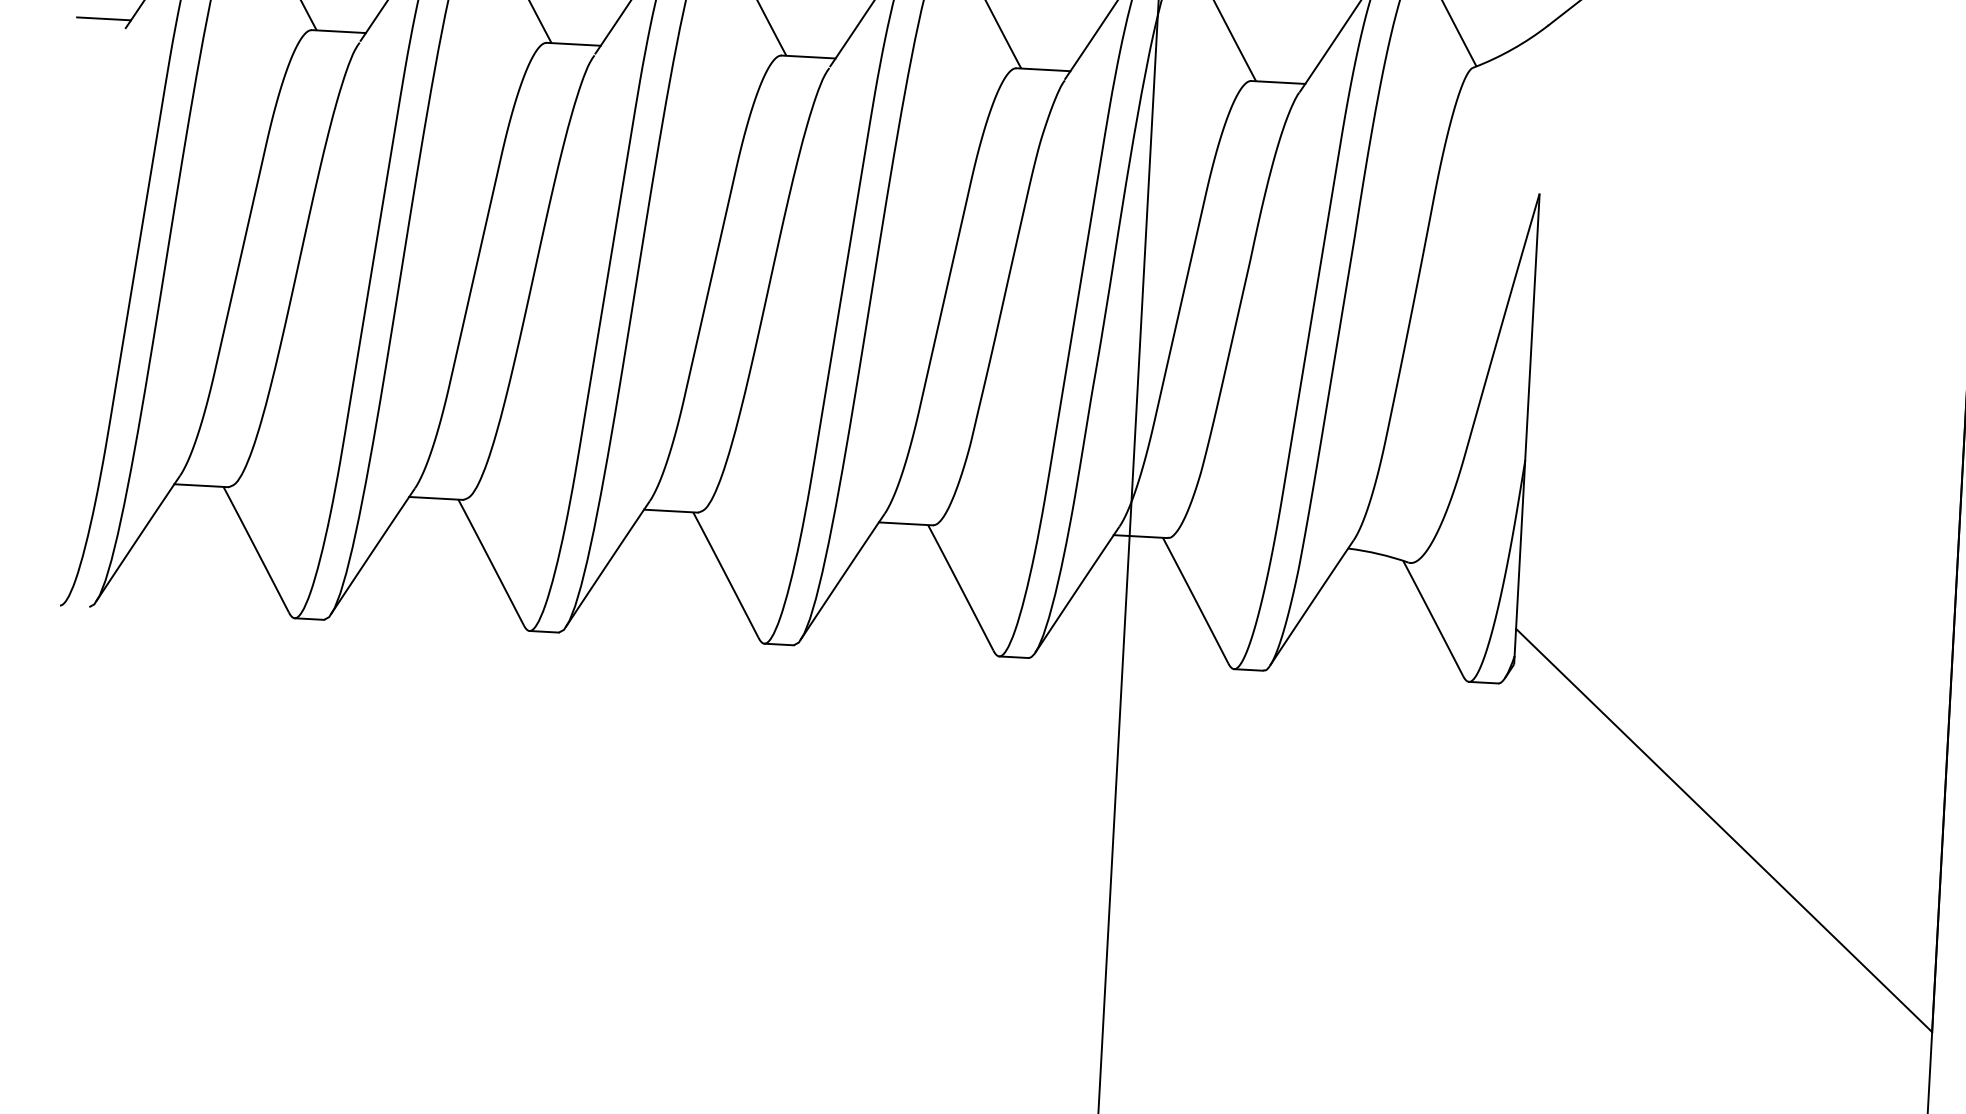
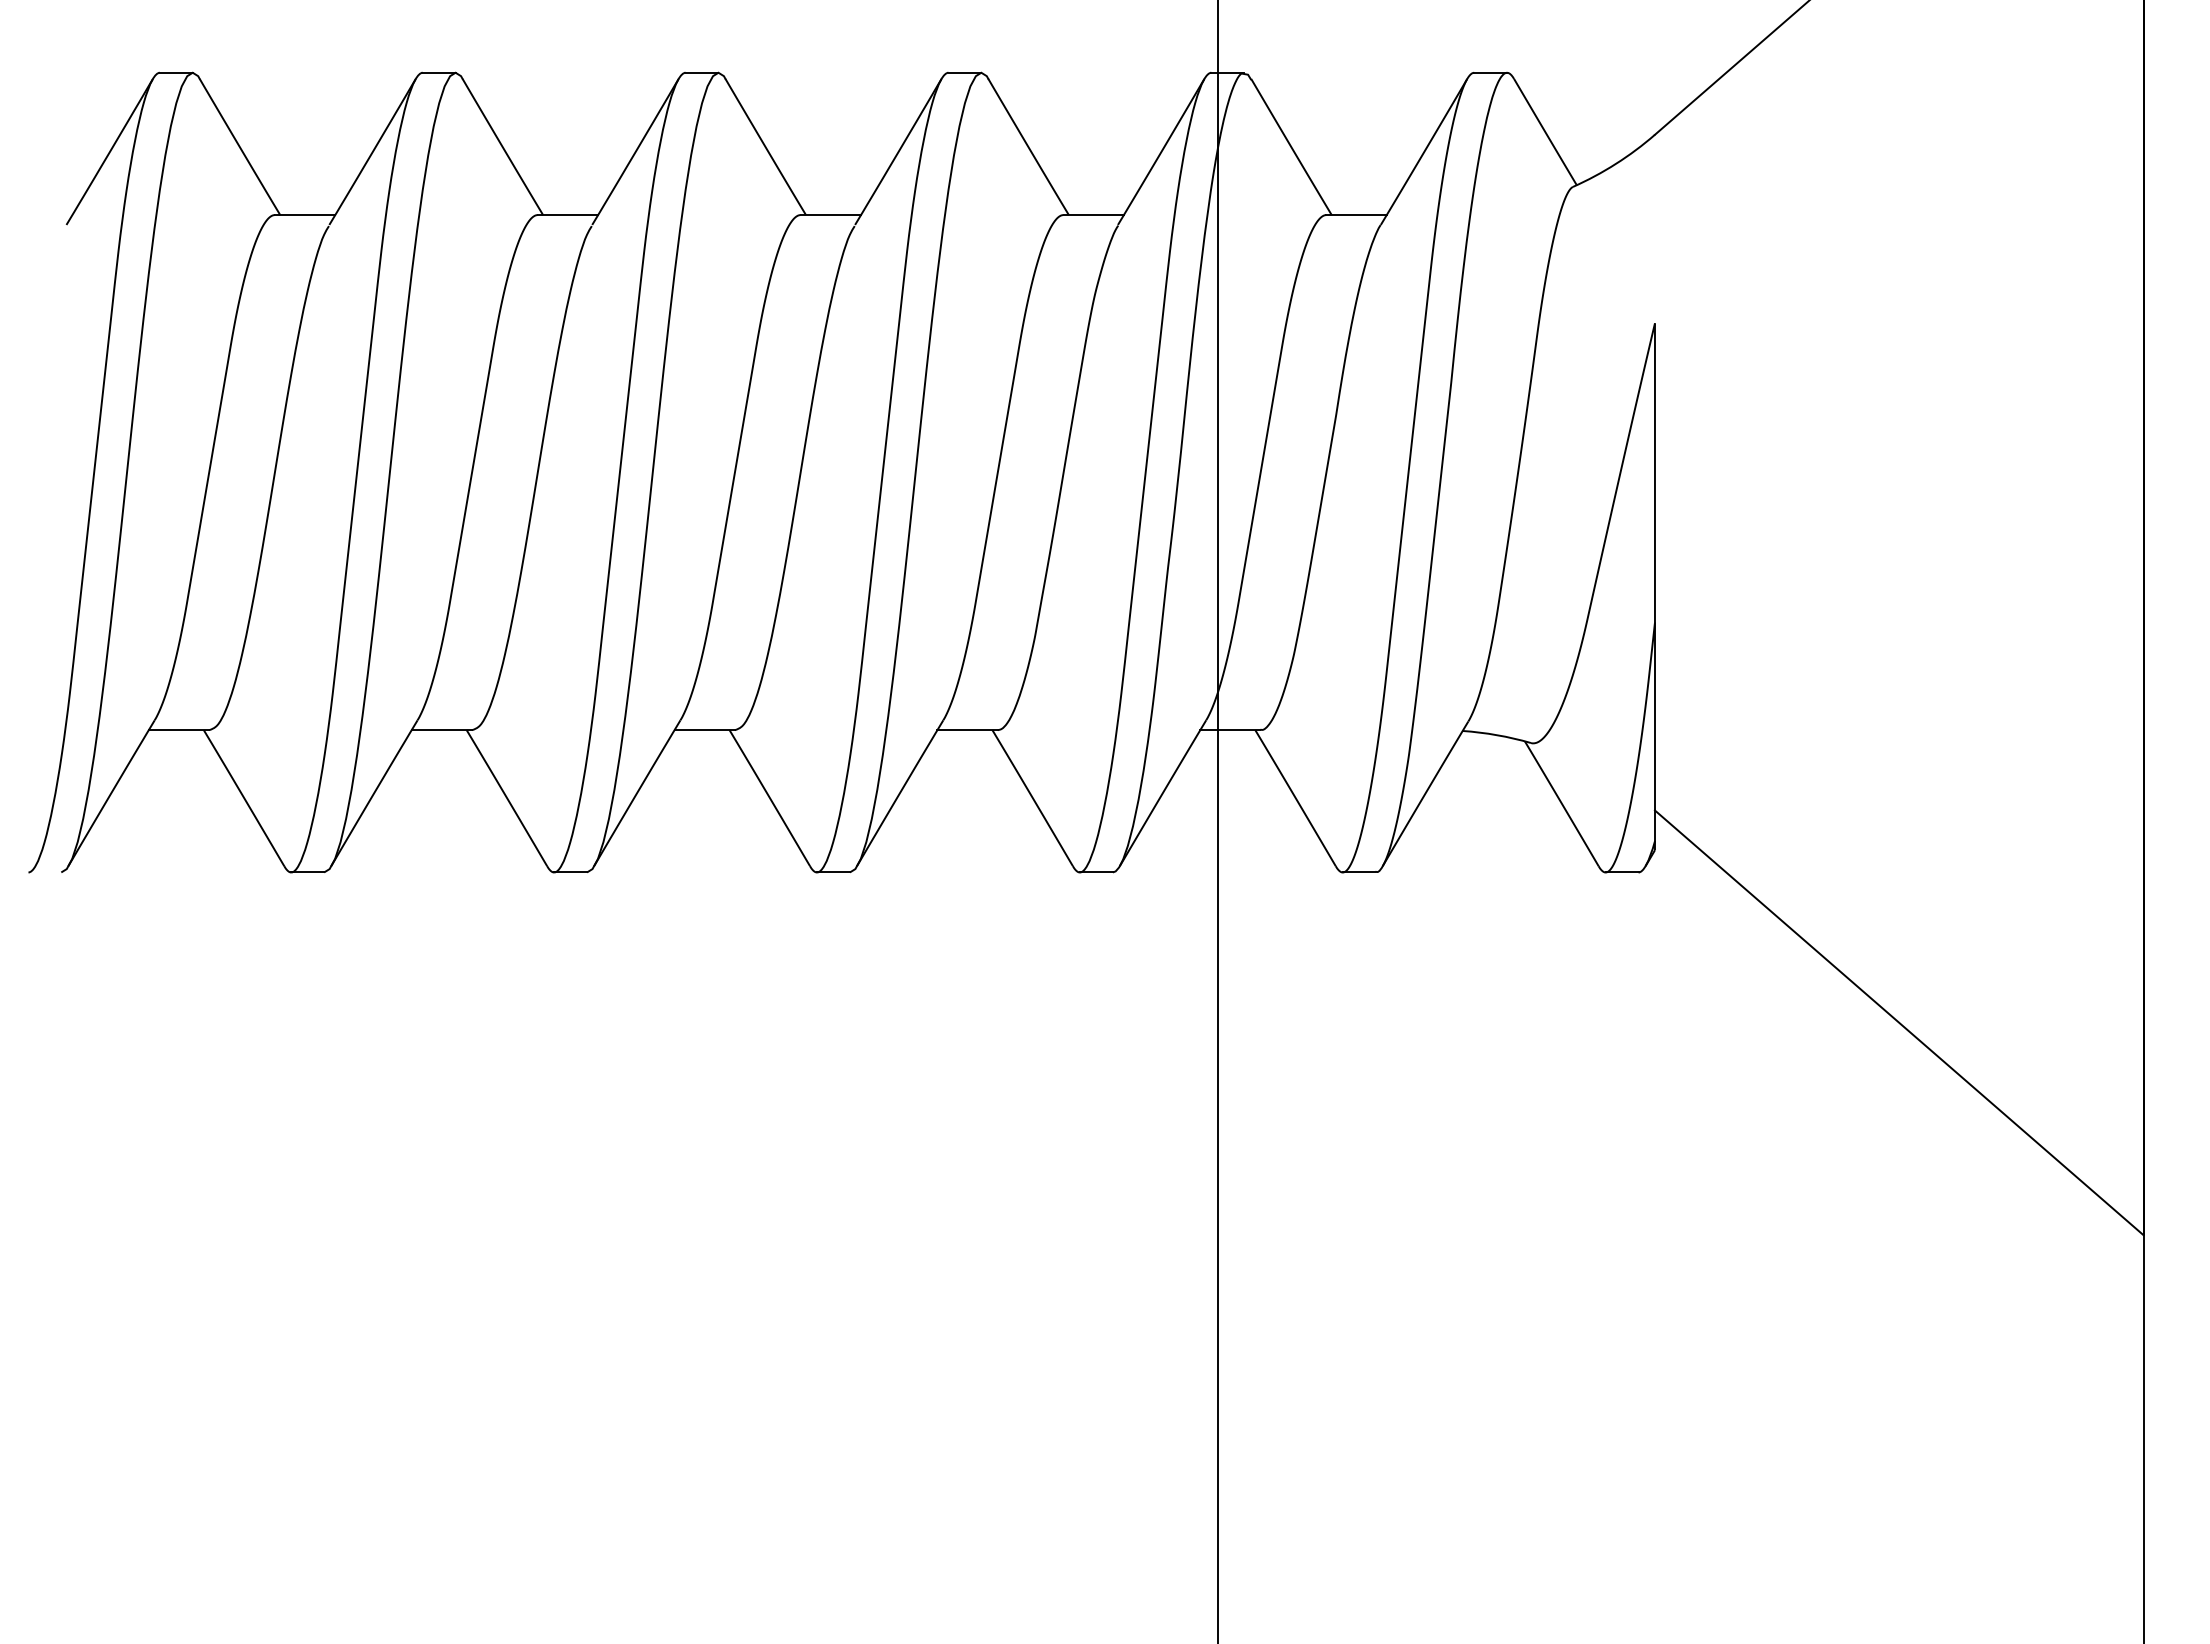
line: (104, 19) -> (42, 215), removed

